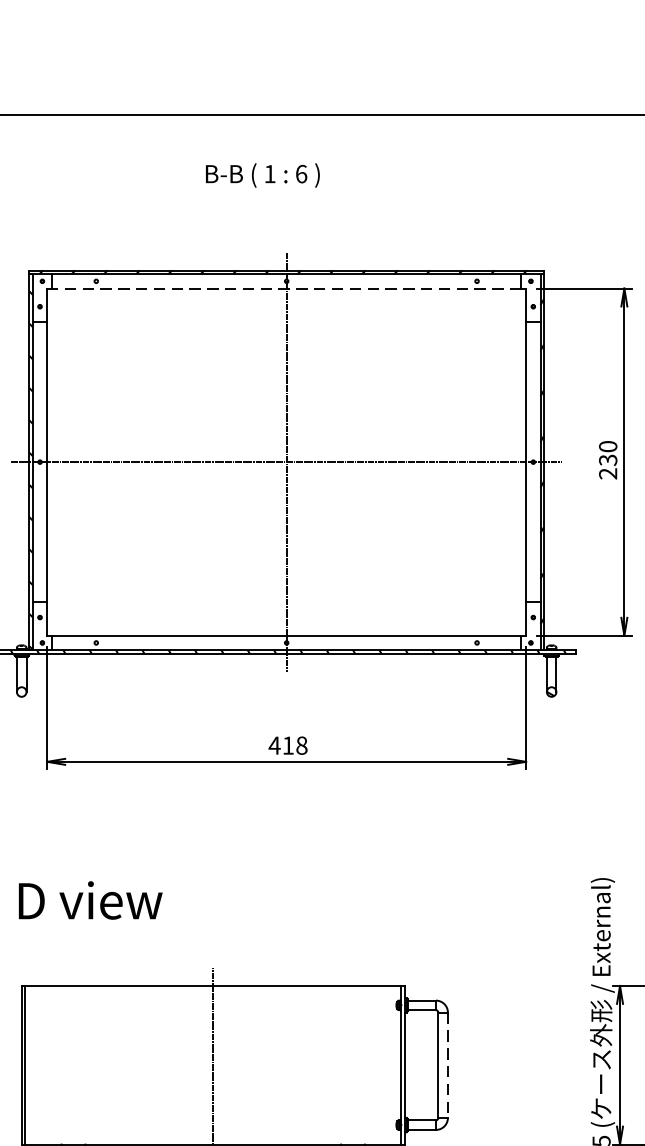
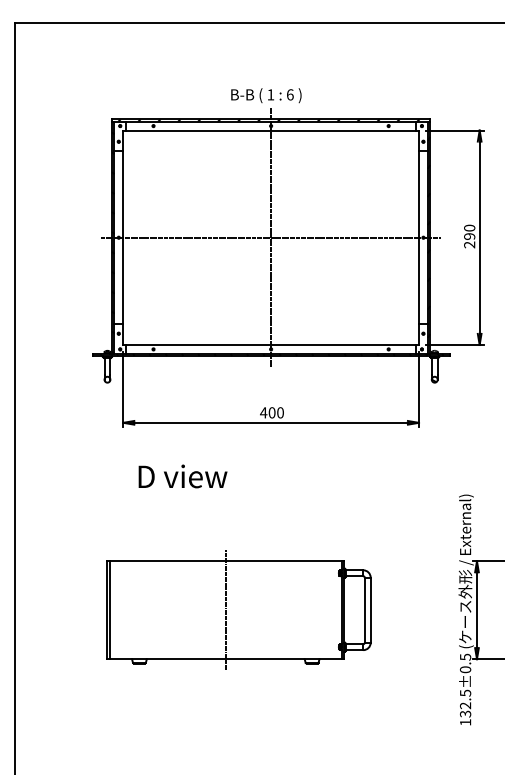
text: (263, 175) -> (266, 95), moved
line: (287, 288) -> (271, 130), dashed -> solid
text: (607, 460) -> (469, 236), 230 -> 290
text: (293, 745) -> (275, 412), 418 -> 400
text: (89, 900) -> (182, 476), moved
line: (447, 1065) -> (370, 610), dashed -> solid

